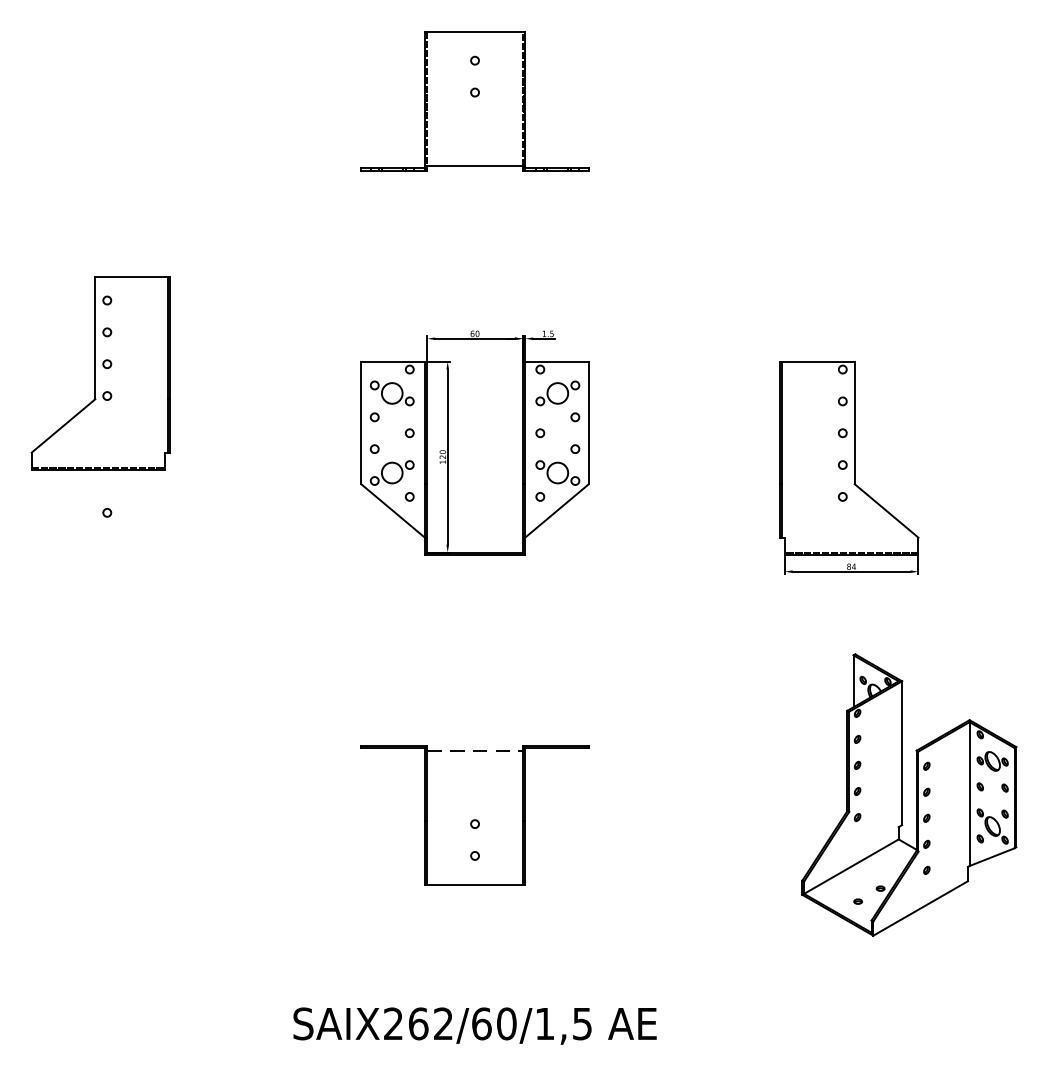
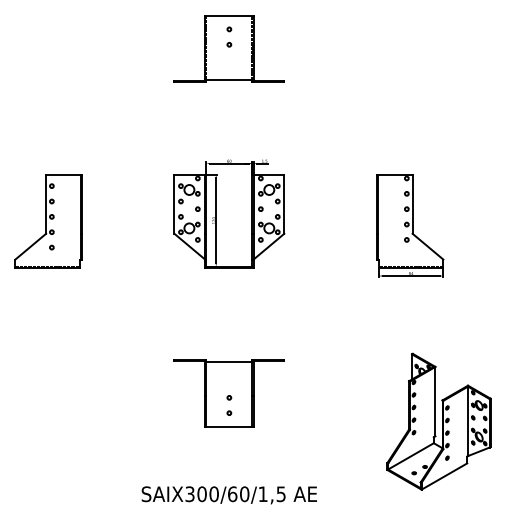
part: (100, 373) -> (48, 221), moved
line: (475, 750) -> (229, 362), dashed -> solid
part: (908, 794) -> (438, 421), moved
text: (417, 1024) -> (201, 494), SAIX262/60/1,5 -> SAIX300/60/1,5

